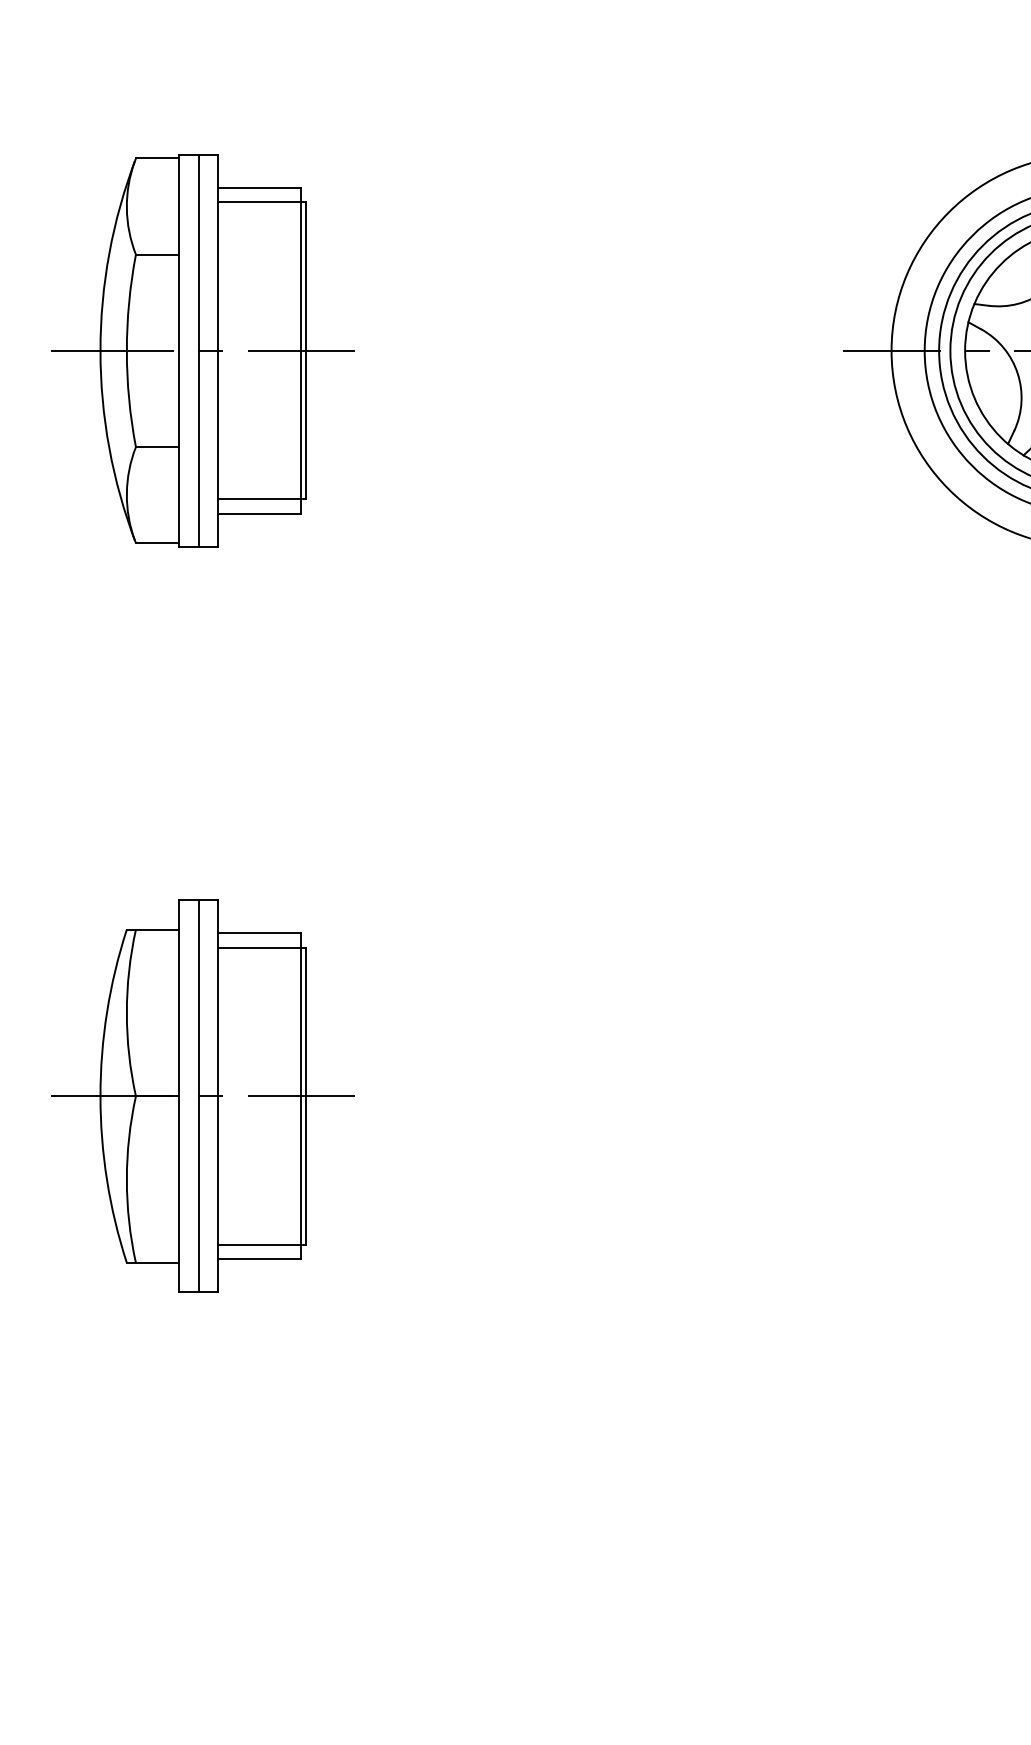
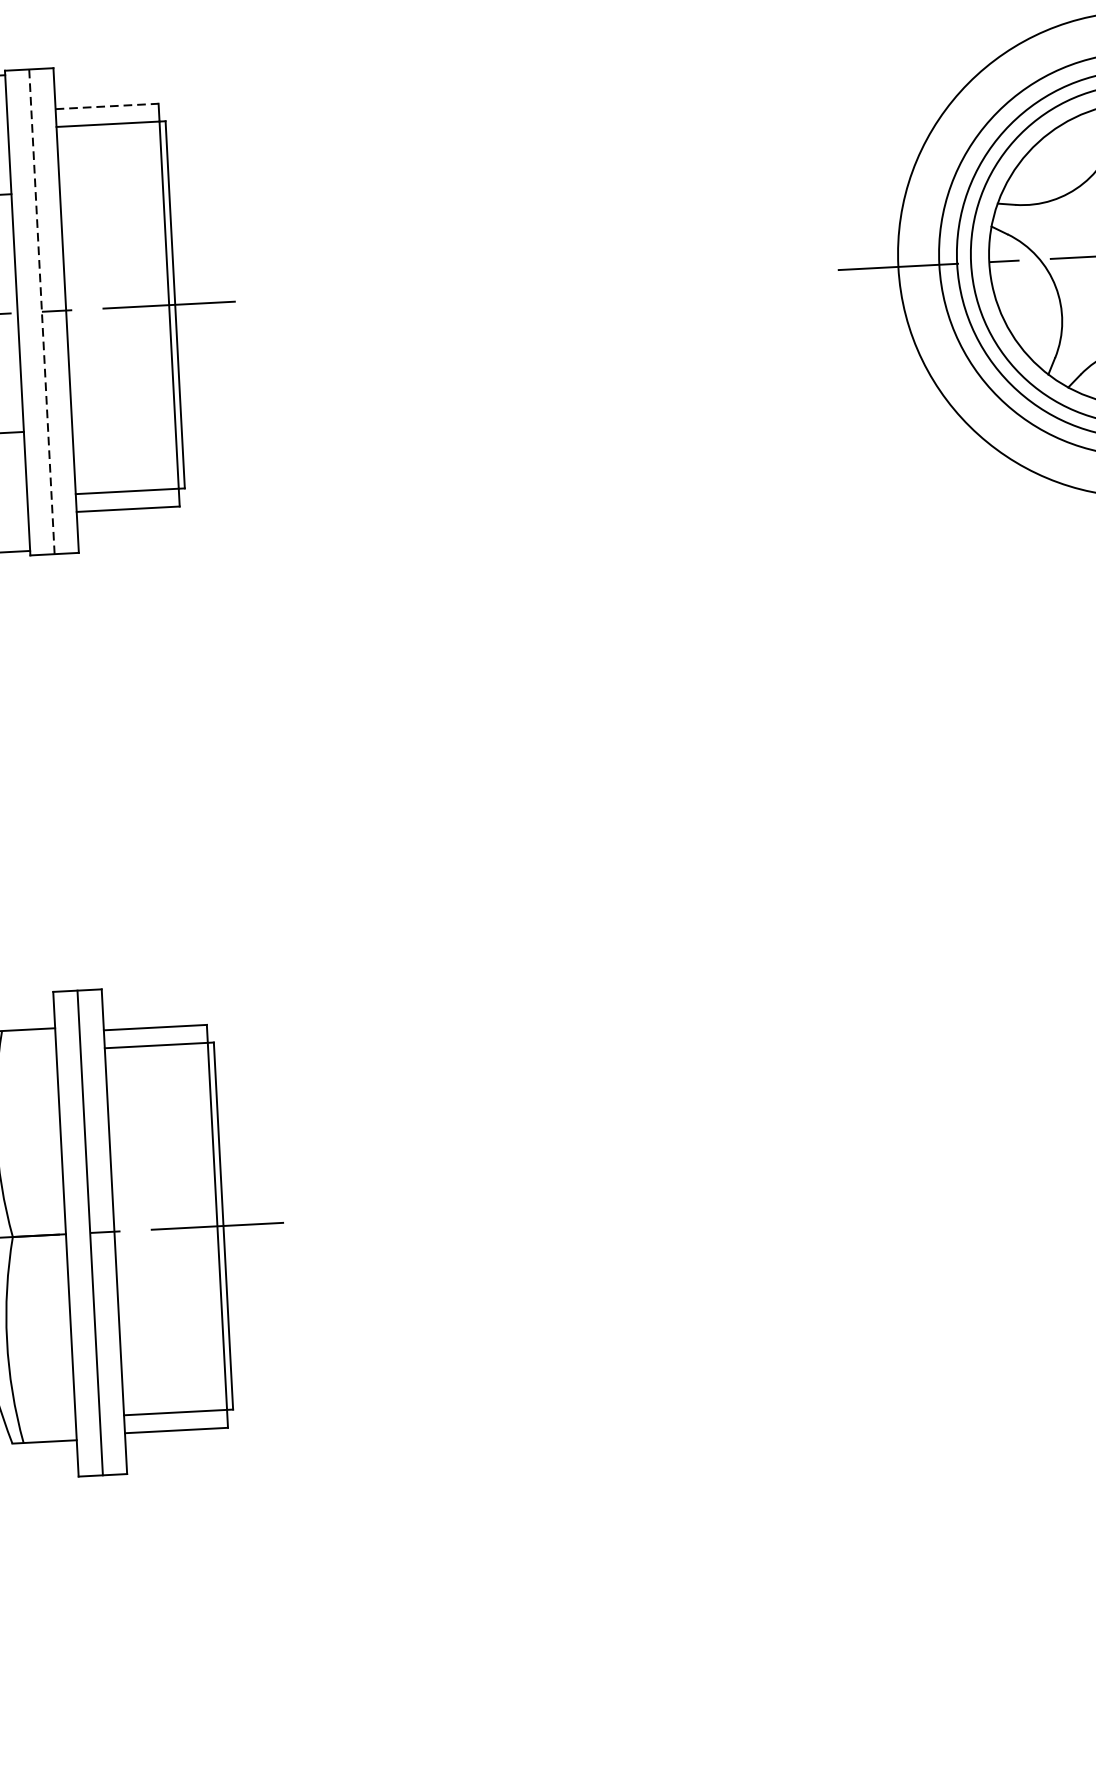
line: (259, 187) -> (106, 105), solid -> dashed
line: (198, 350) -> (41, 311), solid -> dashed

